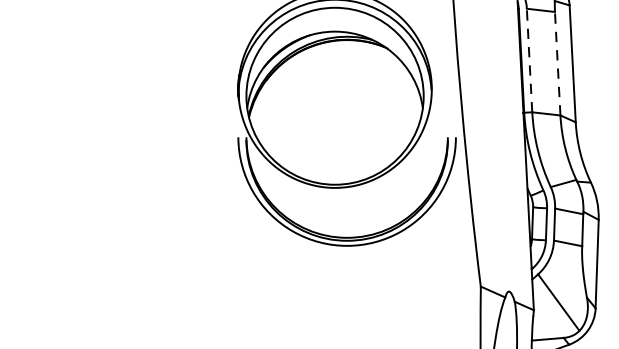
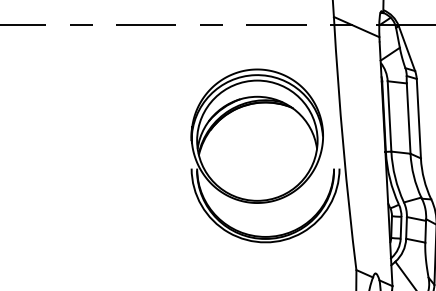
line: (529, 59) -> (389, 115), dashed -> solid
line: (557, 63) -> (408, 118), dashed -> solid

